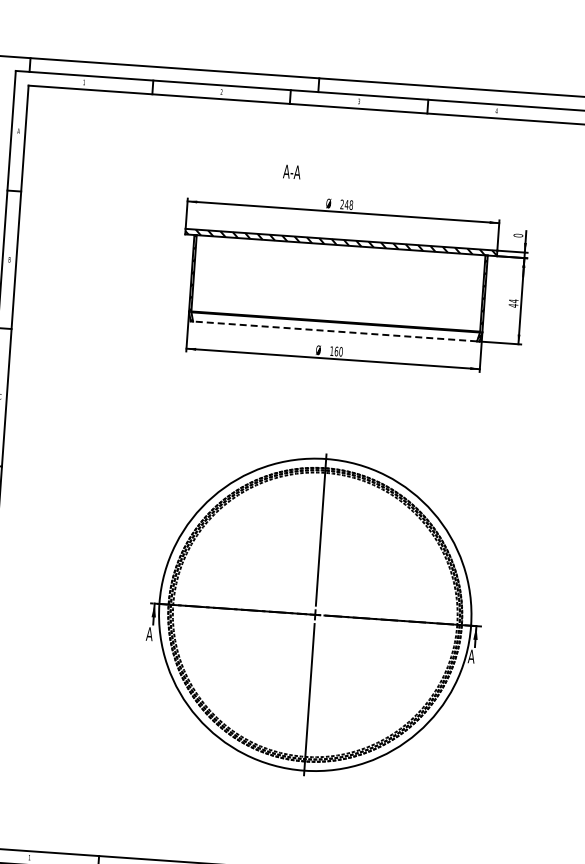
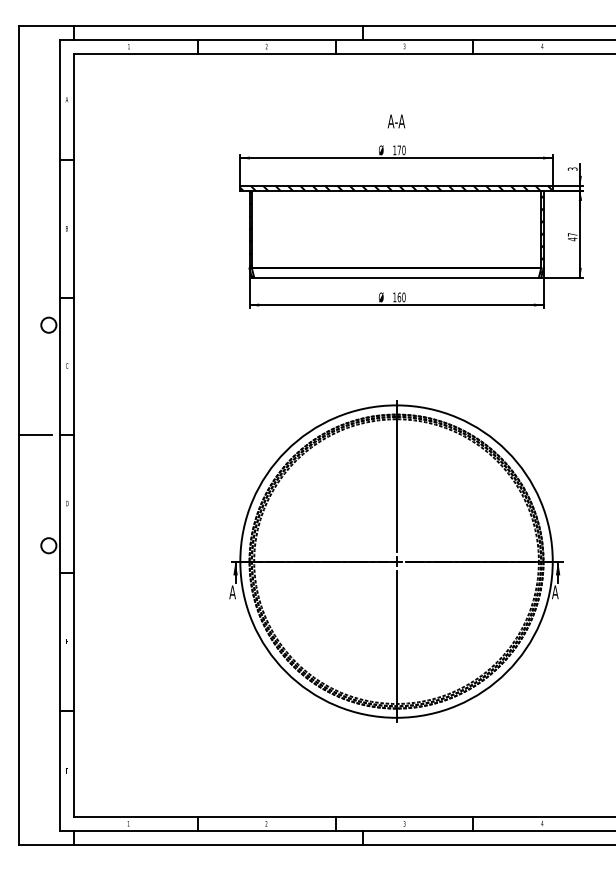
text: (292, 172) -> (396, 121), moved
text: (346, 204) -> (399, 150), 248 -> 170
text: (518, 234) -> (572, 168), 0 -> 3
text: (513, 300) -> (572, 234), 44 -> 47
line: (335, 331) -> (396, 277), dashed -> solid

